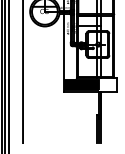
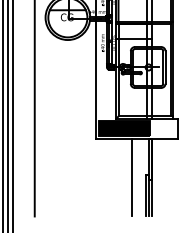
line: (87, 117) -> (132, 177), added

